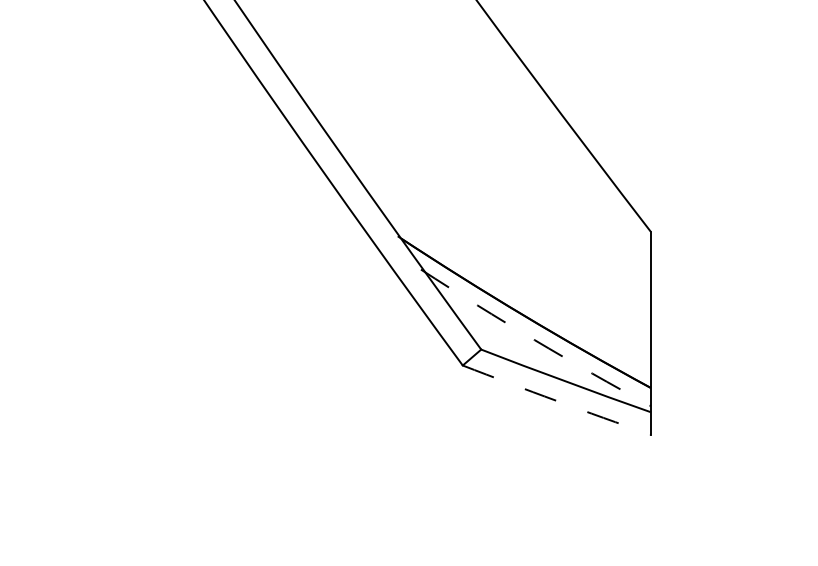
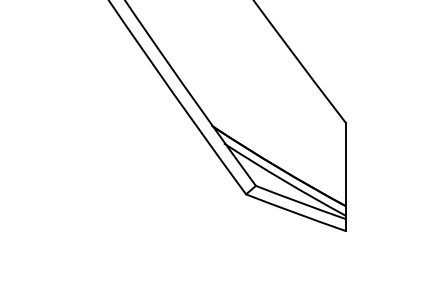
arc: (534, 339) -> (284, 180), dashed -> solid
arc: (555, 401) -> (295, 213), dashed -> solid

